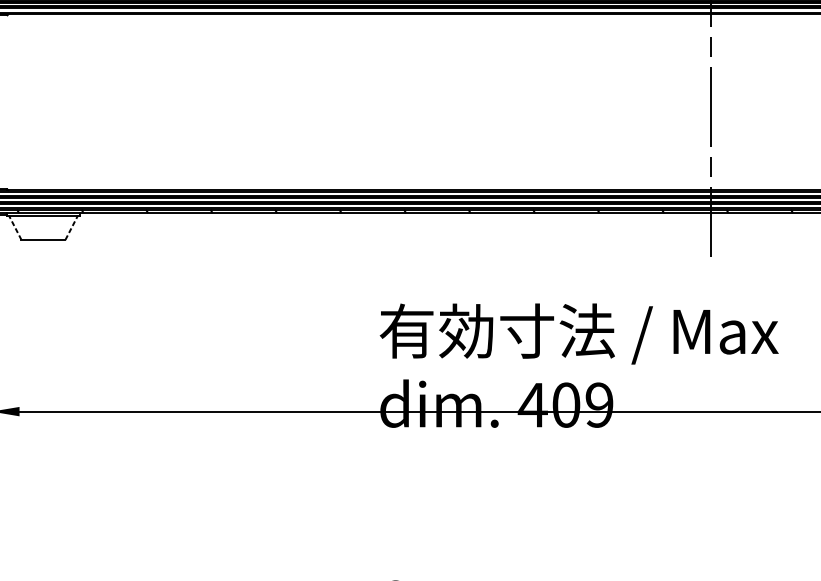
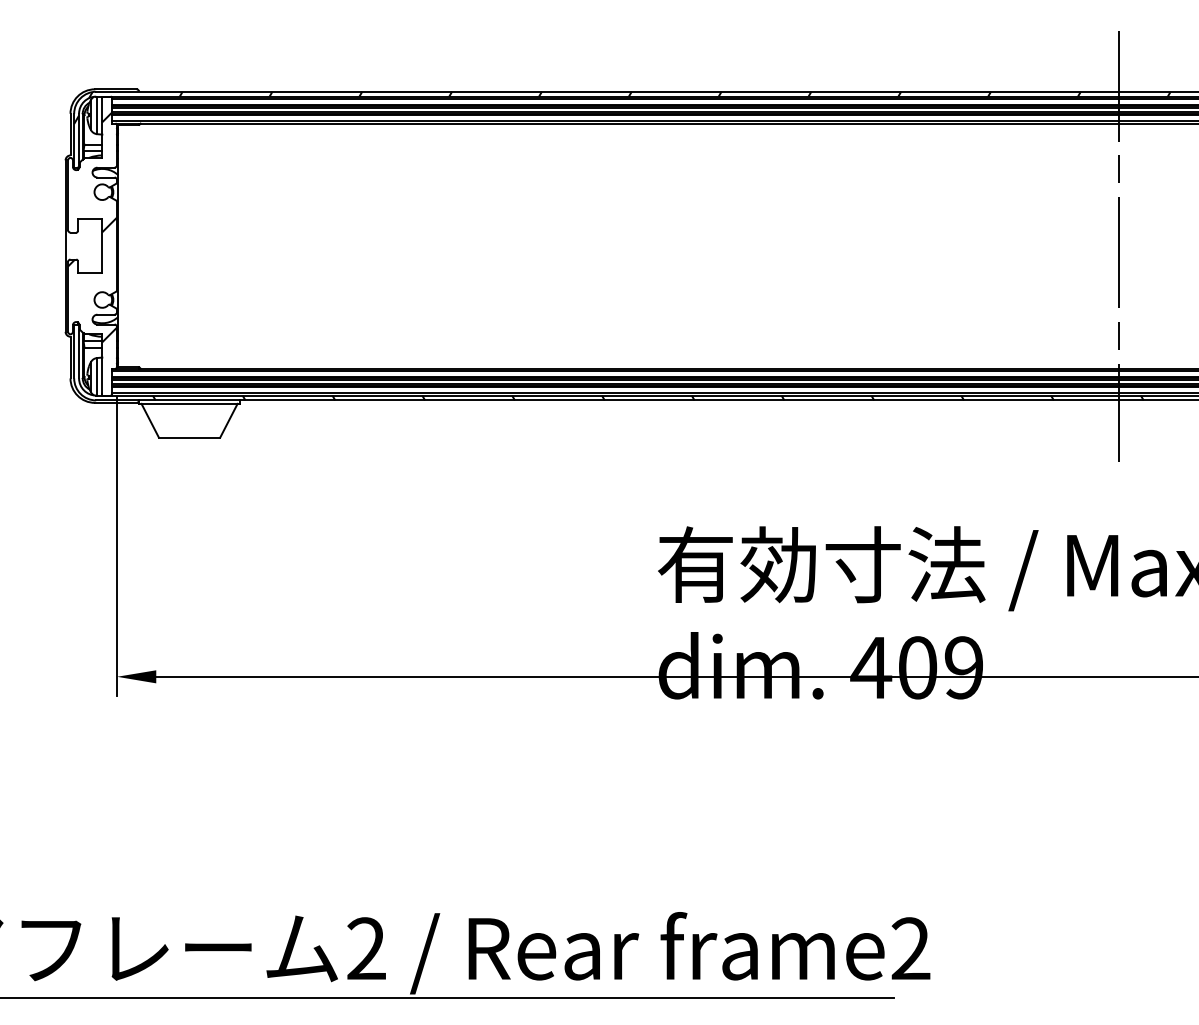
line: (15, 227) -> (150, 420), dashed -> solid
line: (72, 227) -> (229, 420), dashed -> solid

